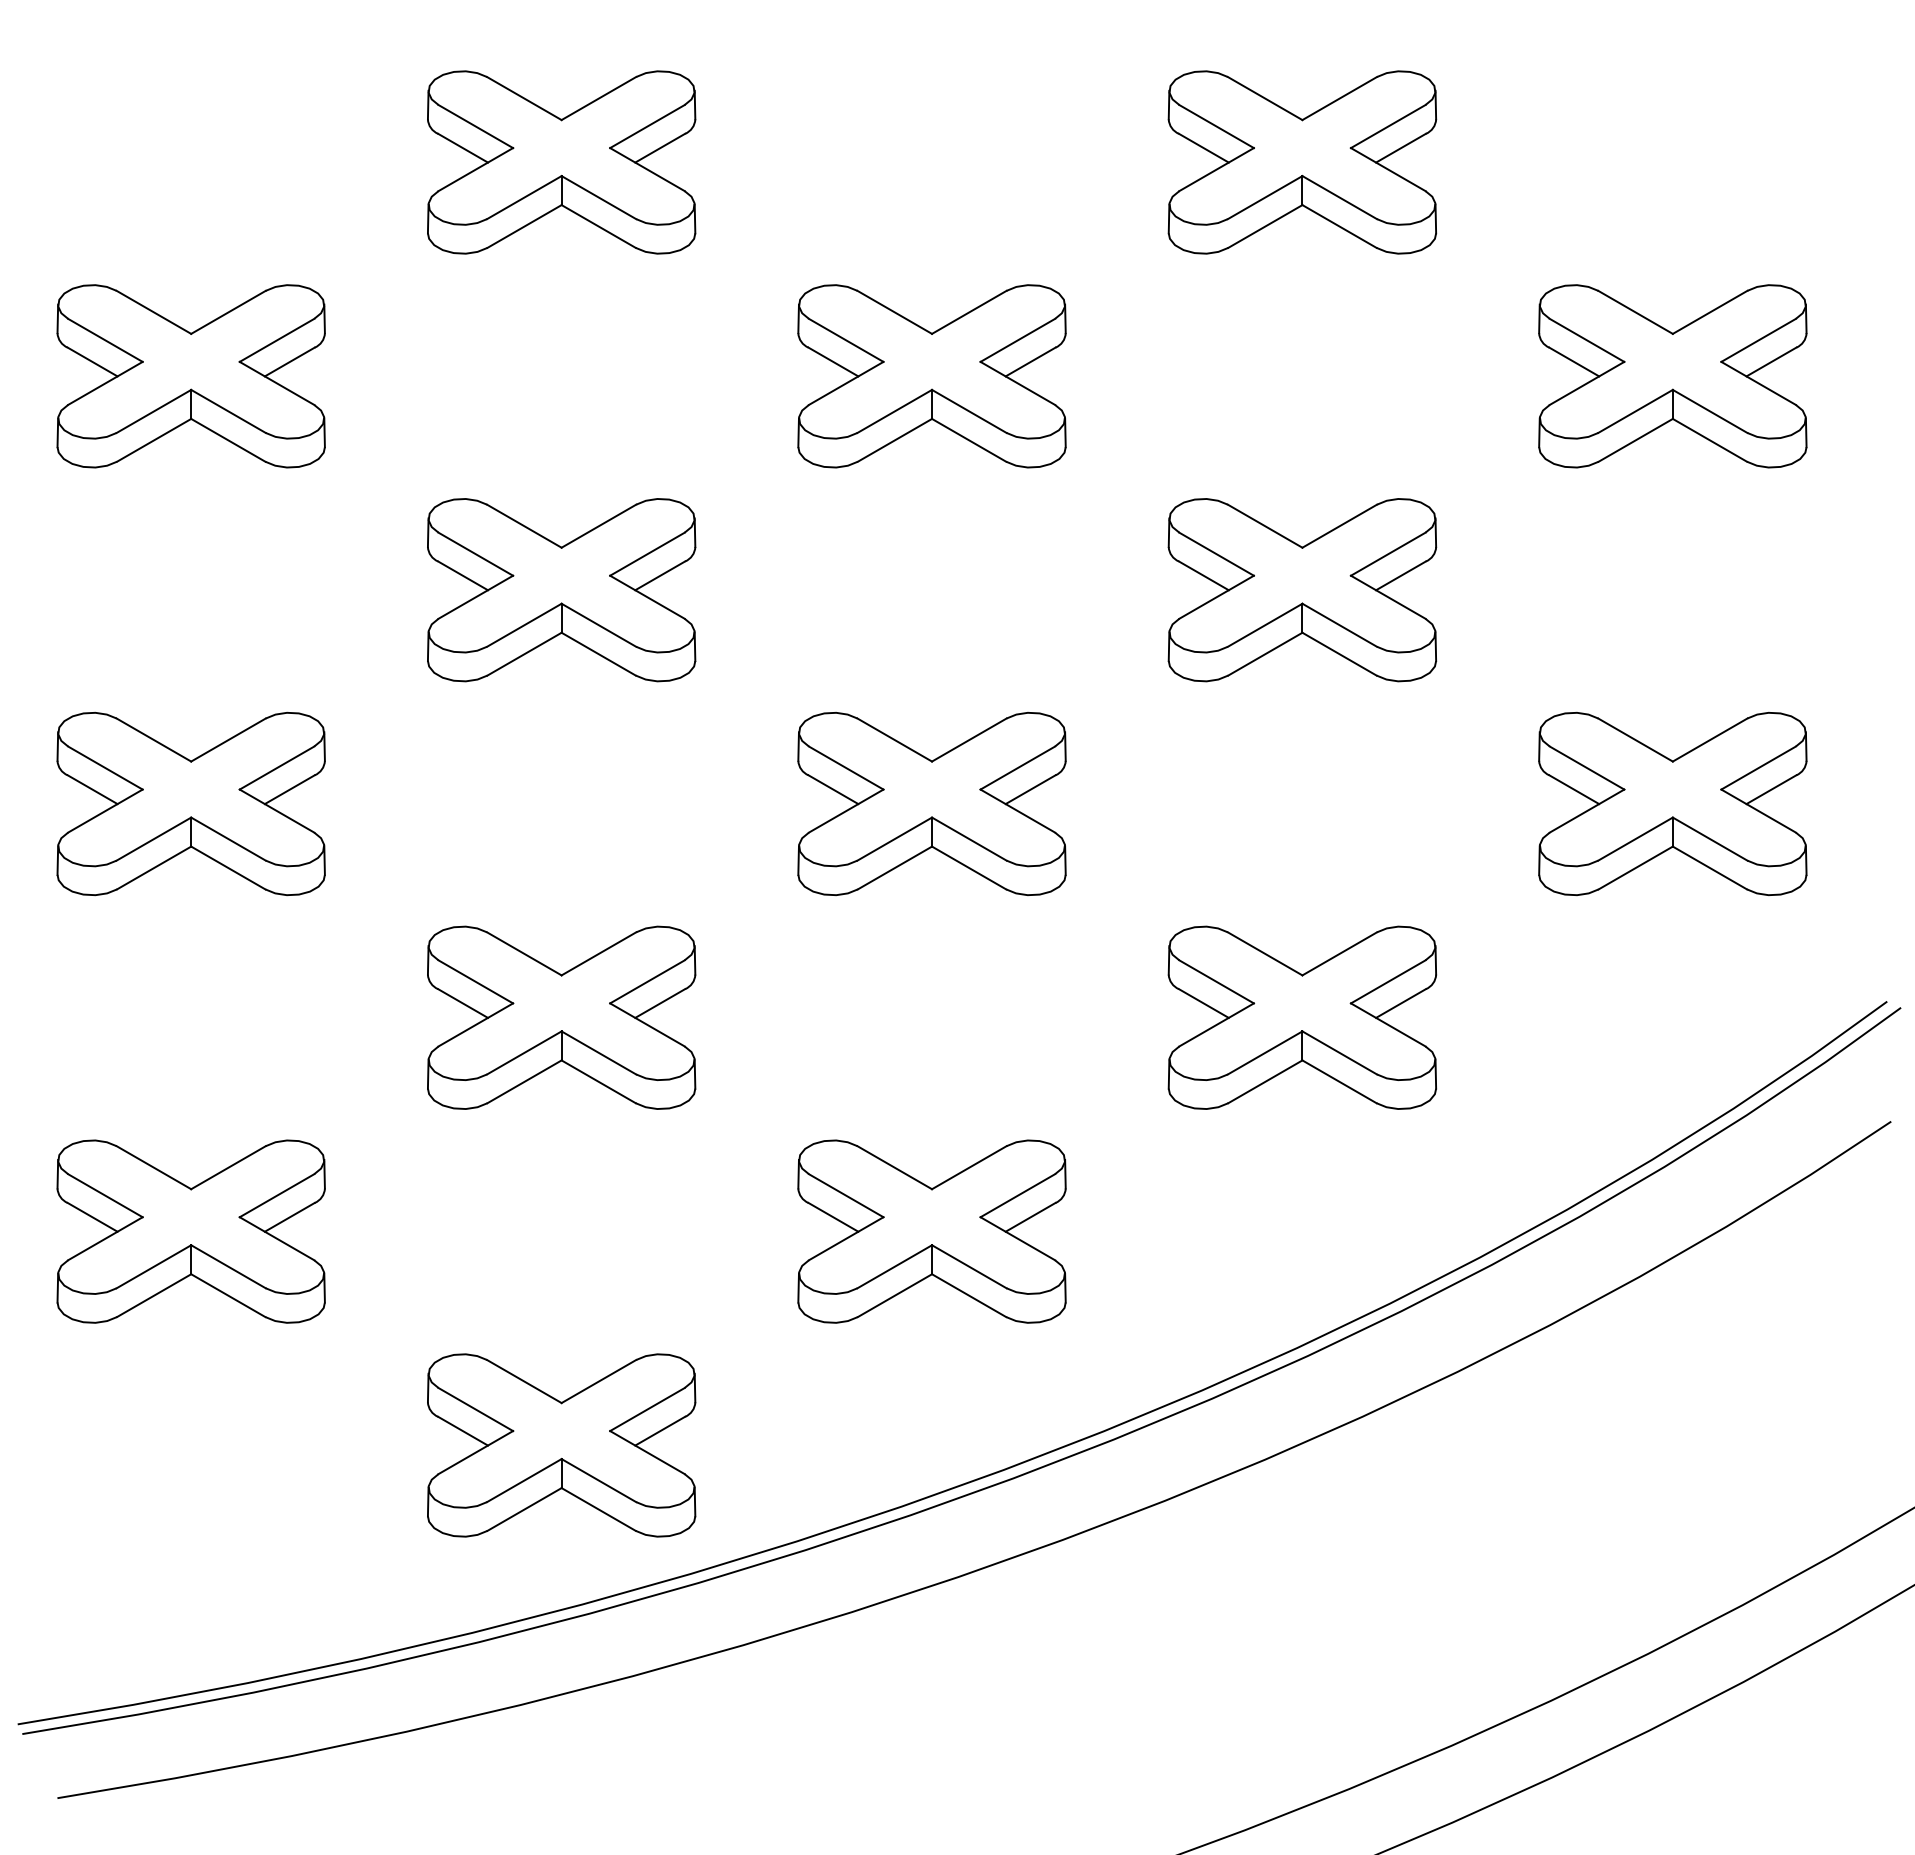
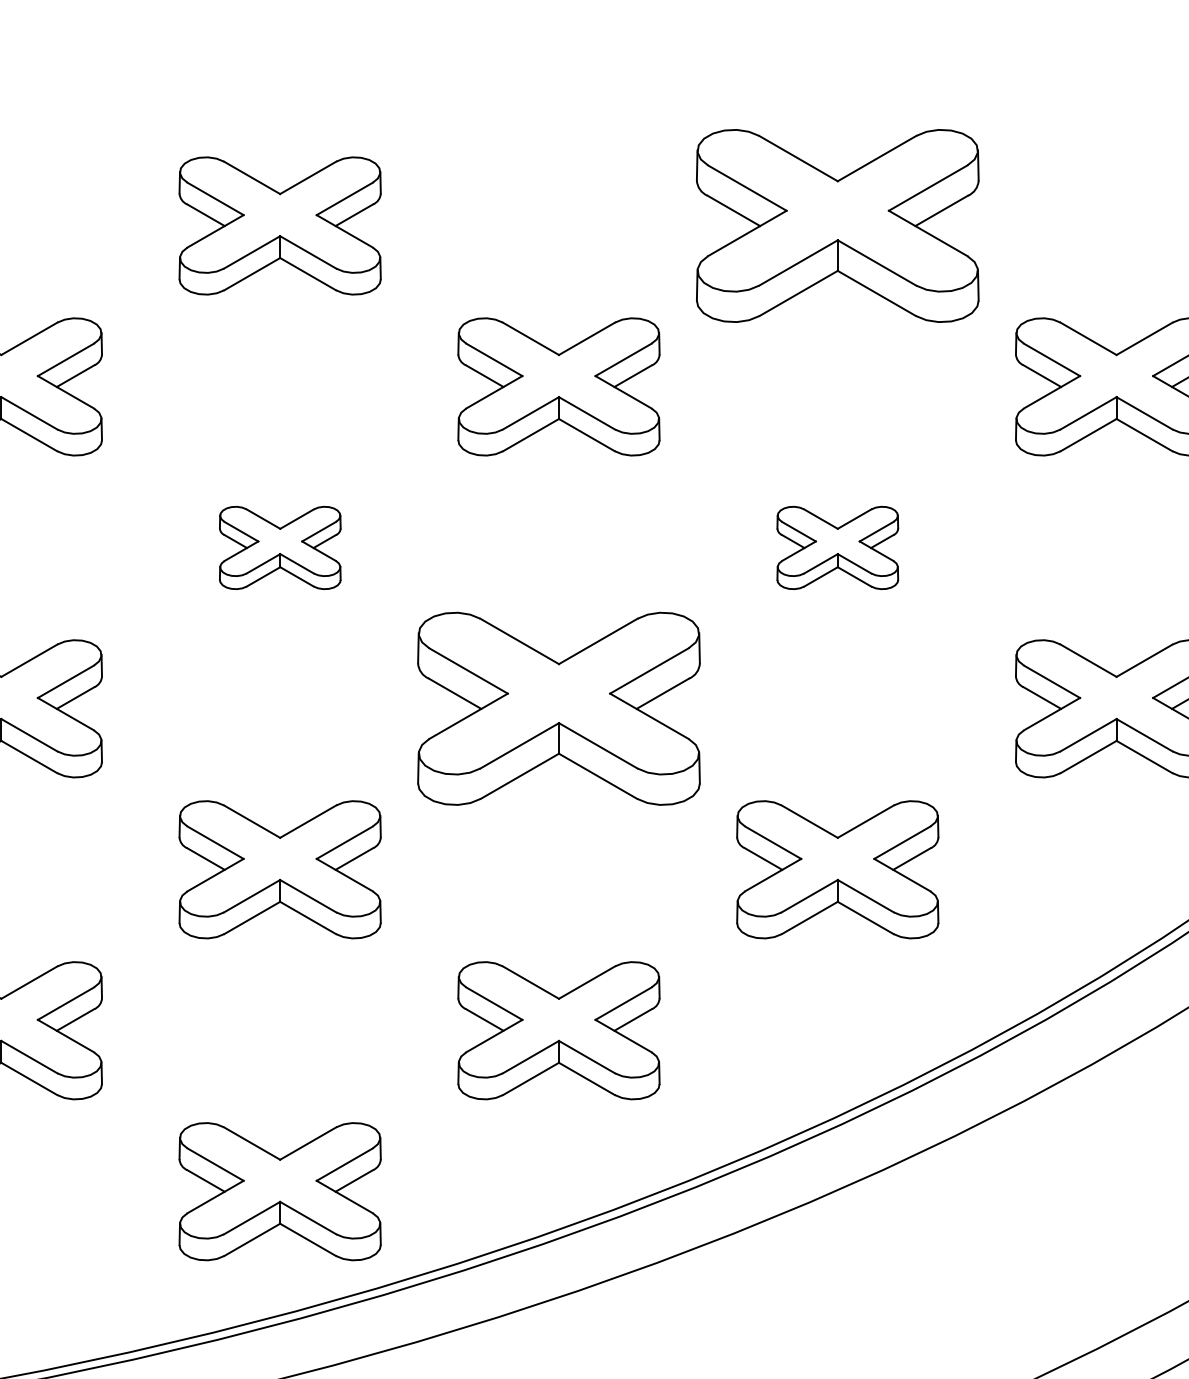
part: (1302, 162) -> (837, 225), size x1.4
part: (561, 590) -> (280, 548), size x0.6
part: (1302, 590) -> (837, 548), size x0.6
part: (931, 803) -> (558, 708), size x1.4

